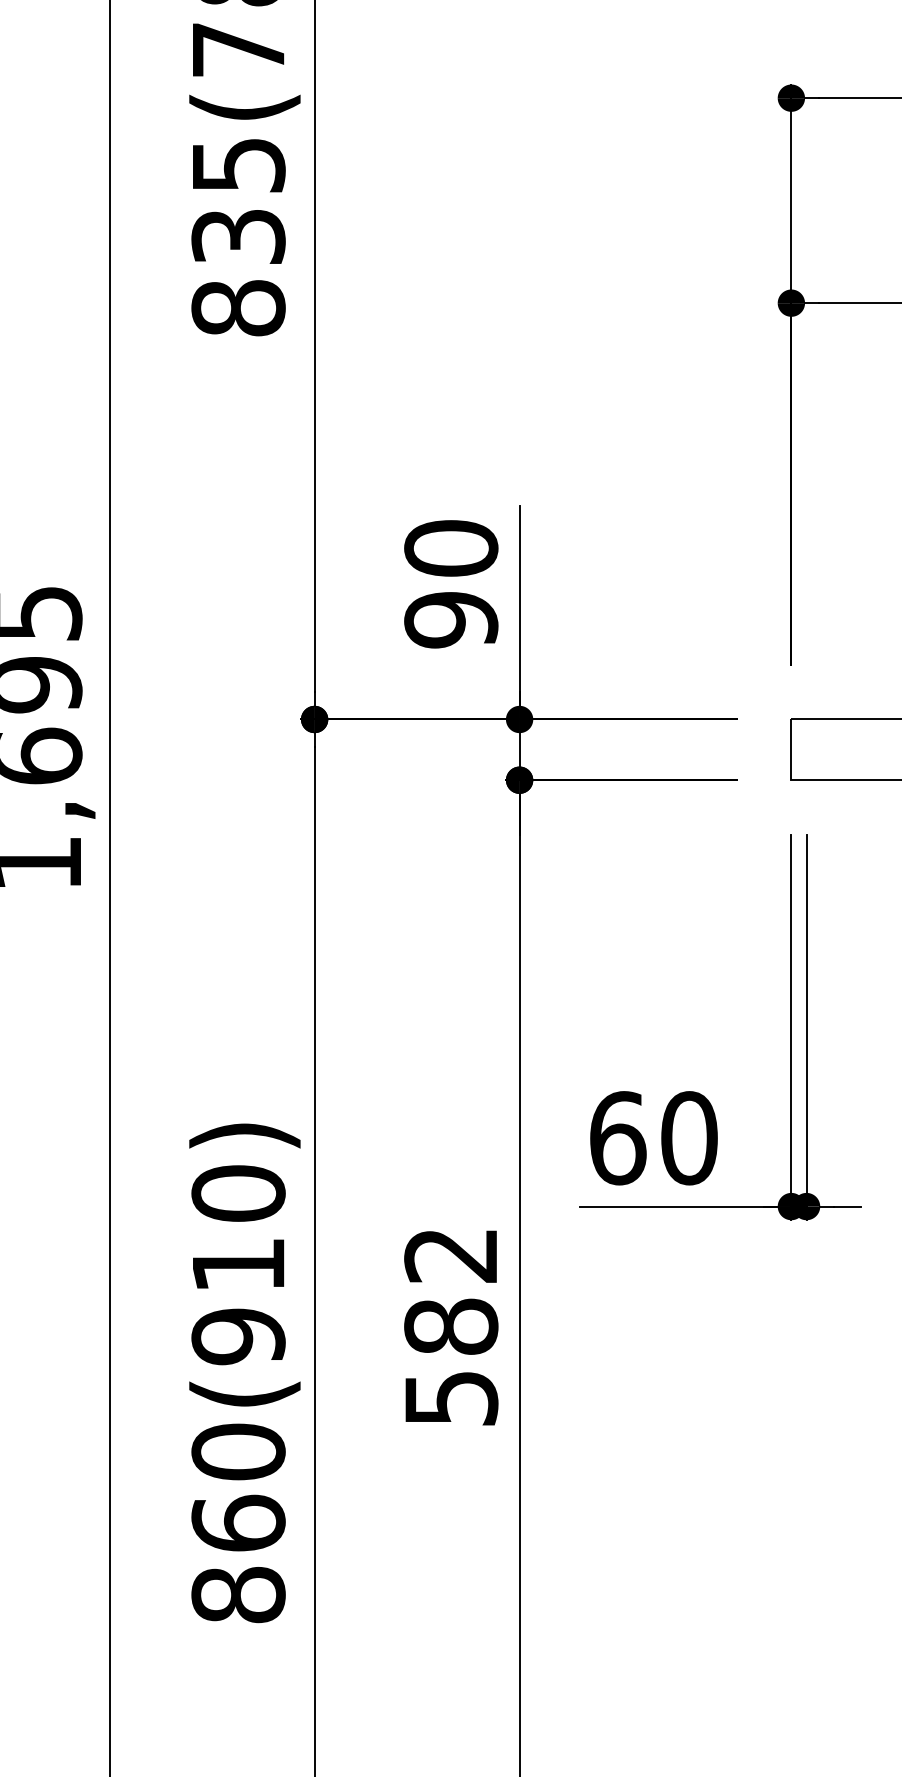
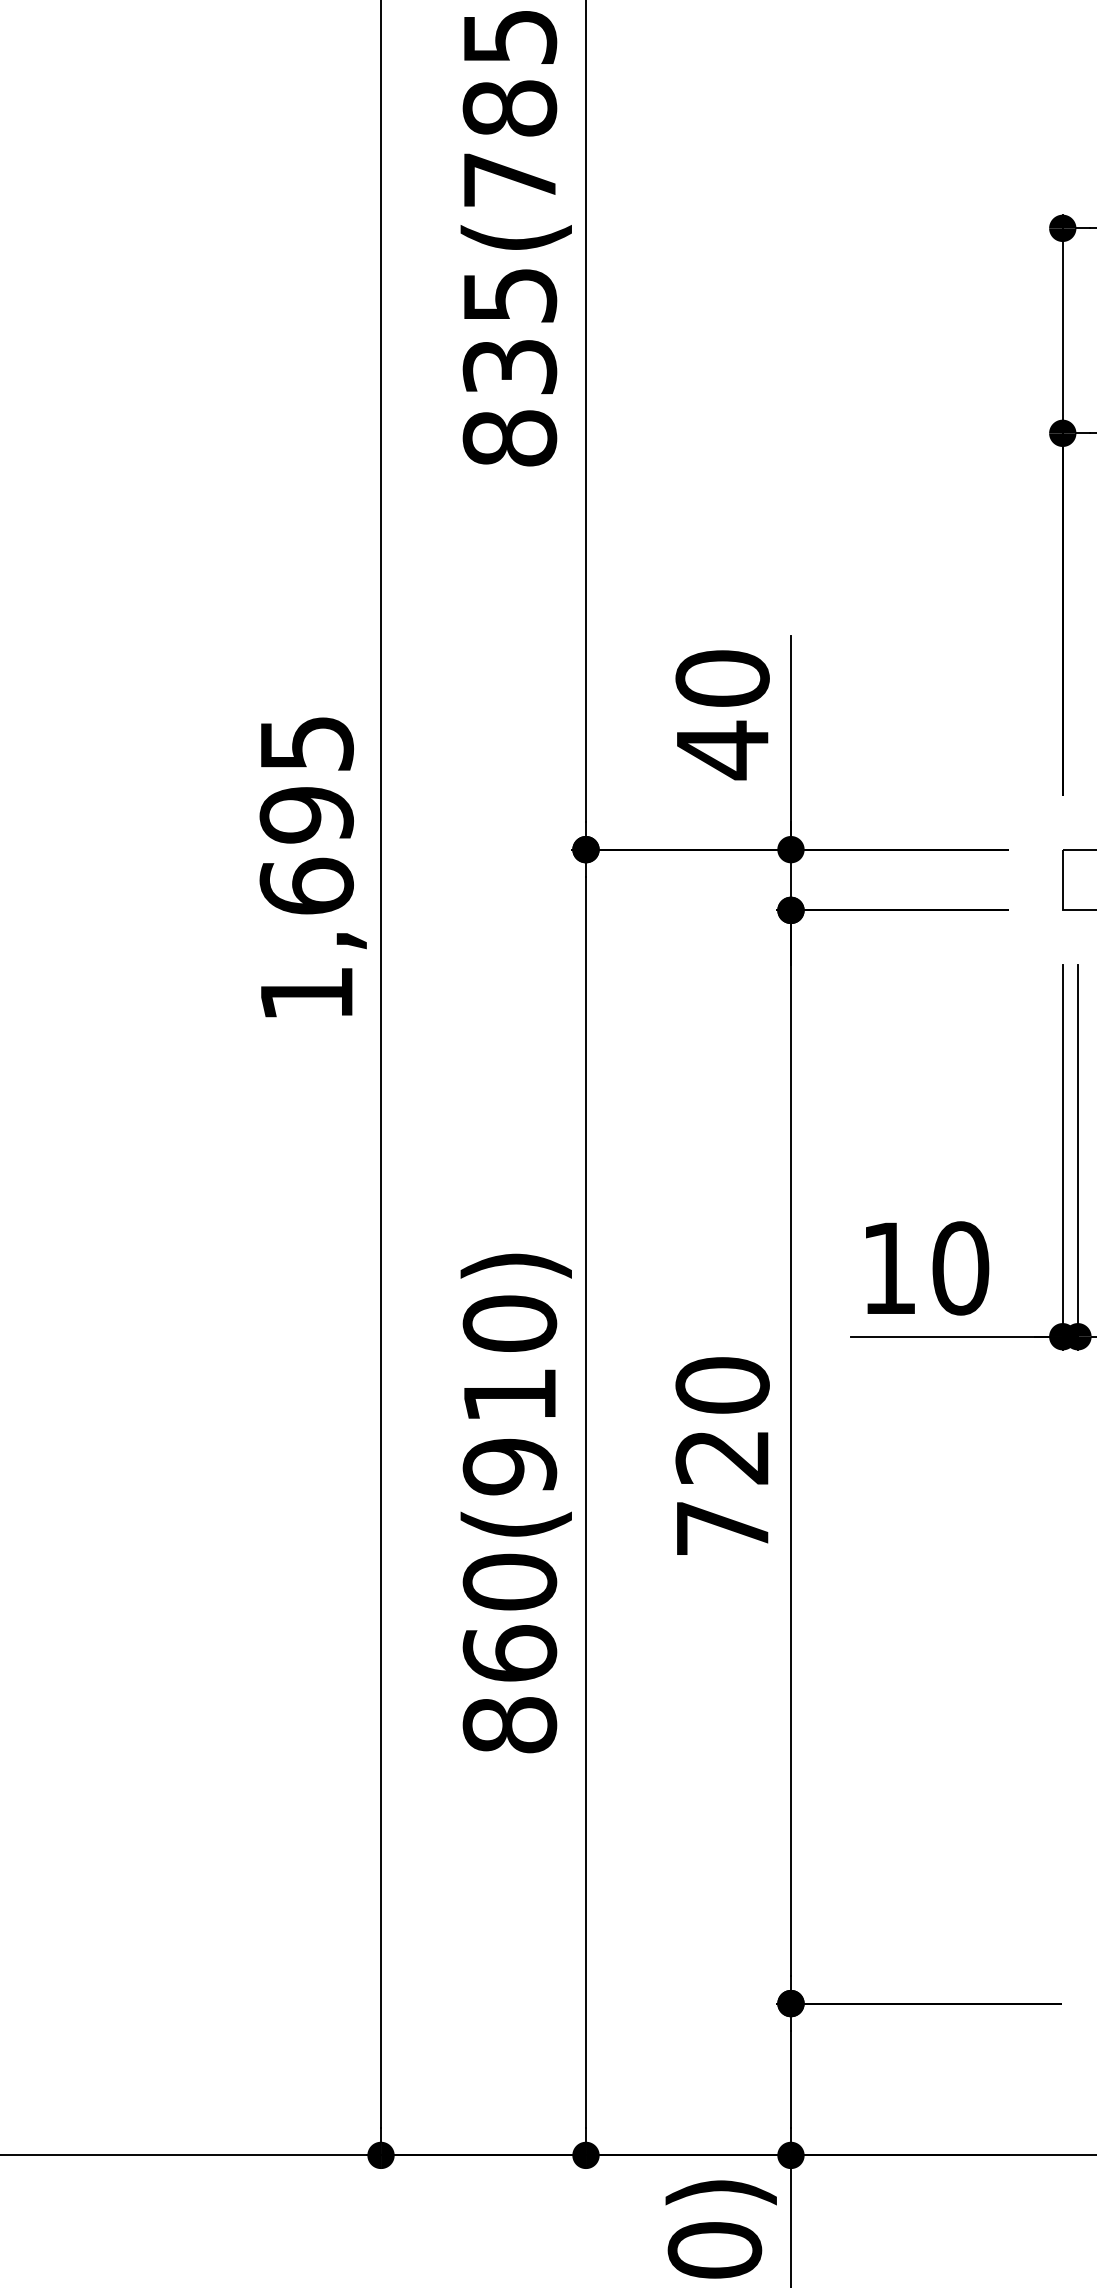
text: (451, 620) -> (722, 750), 90 -> 40
text: (618, 1138) -> (889, 1268), 60 -> 10
text: (451, 1326) -> (722, 1456), 582 -> 720

